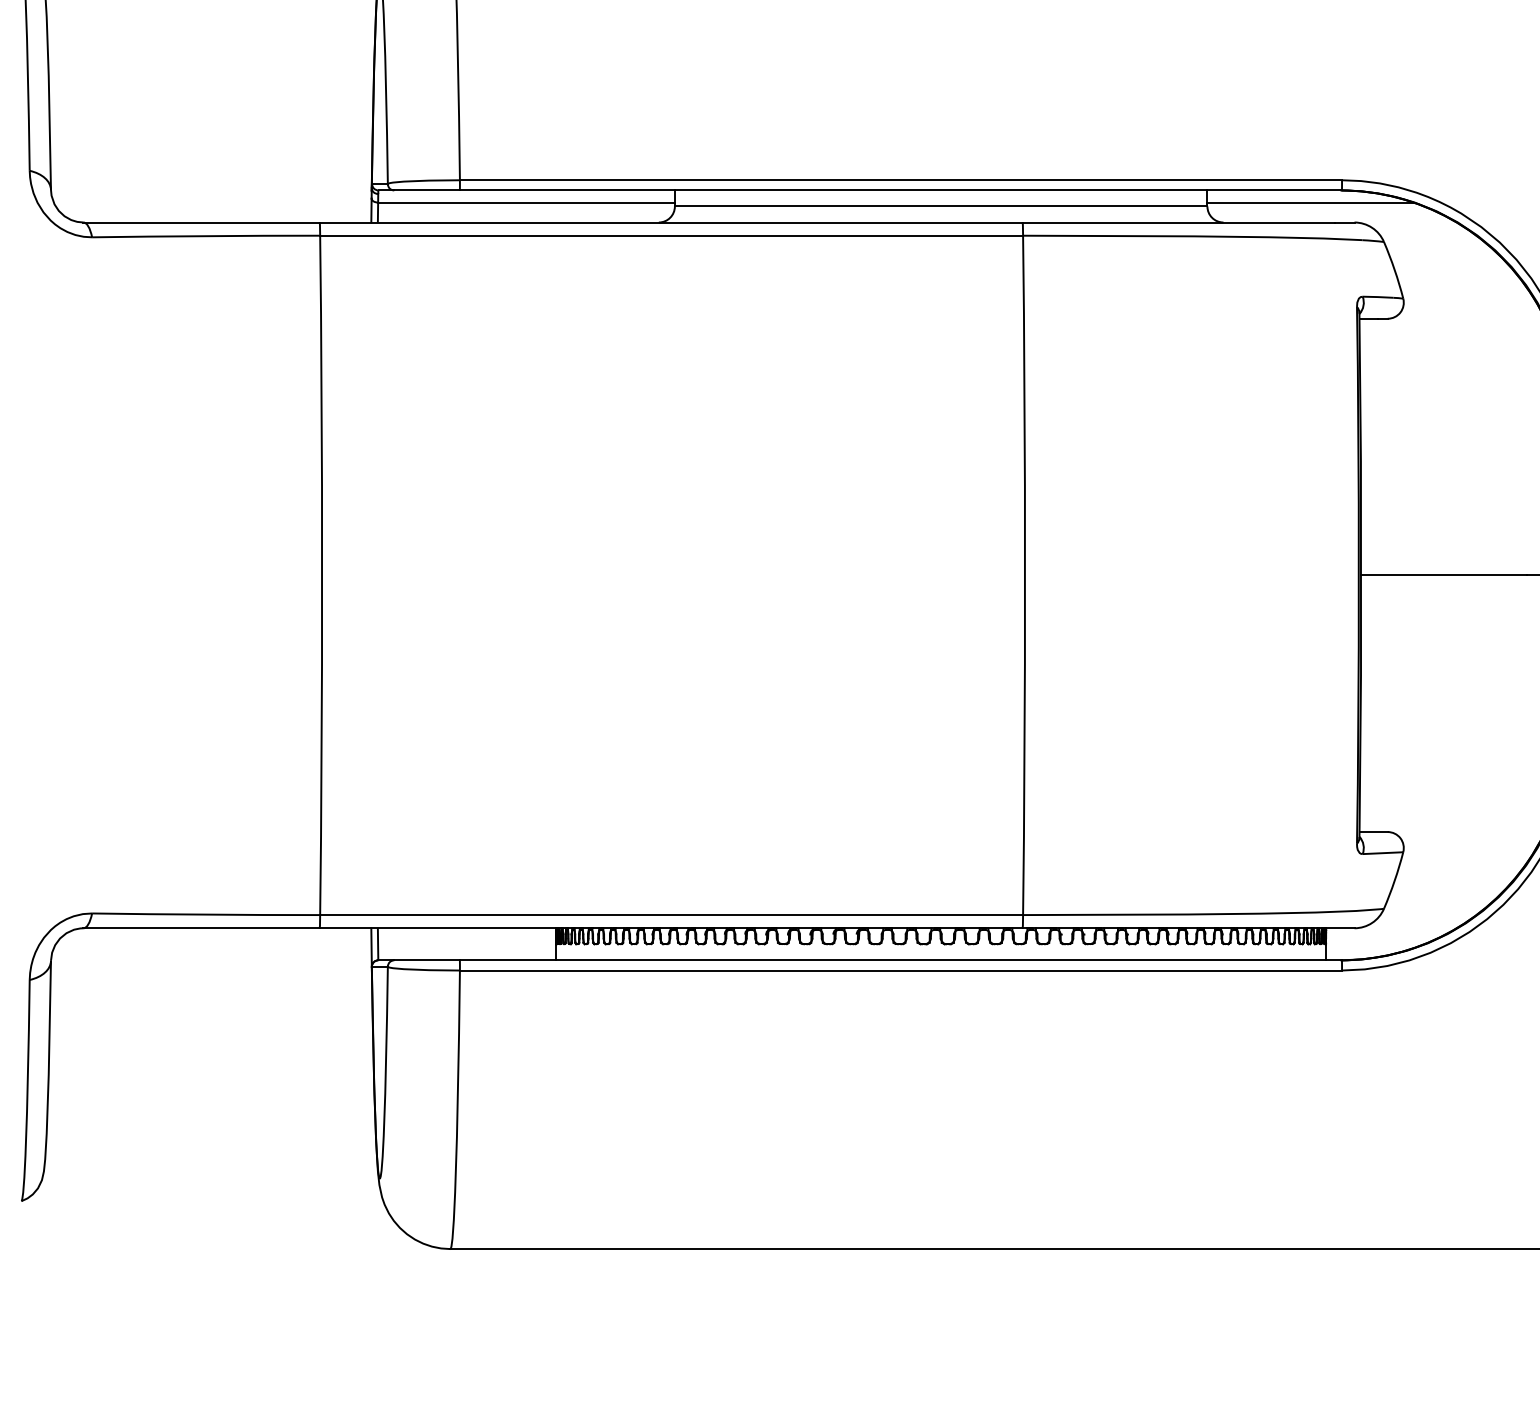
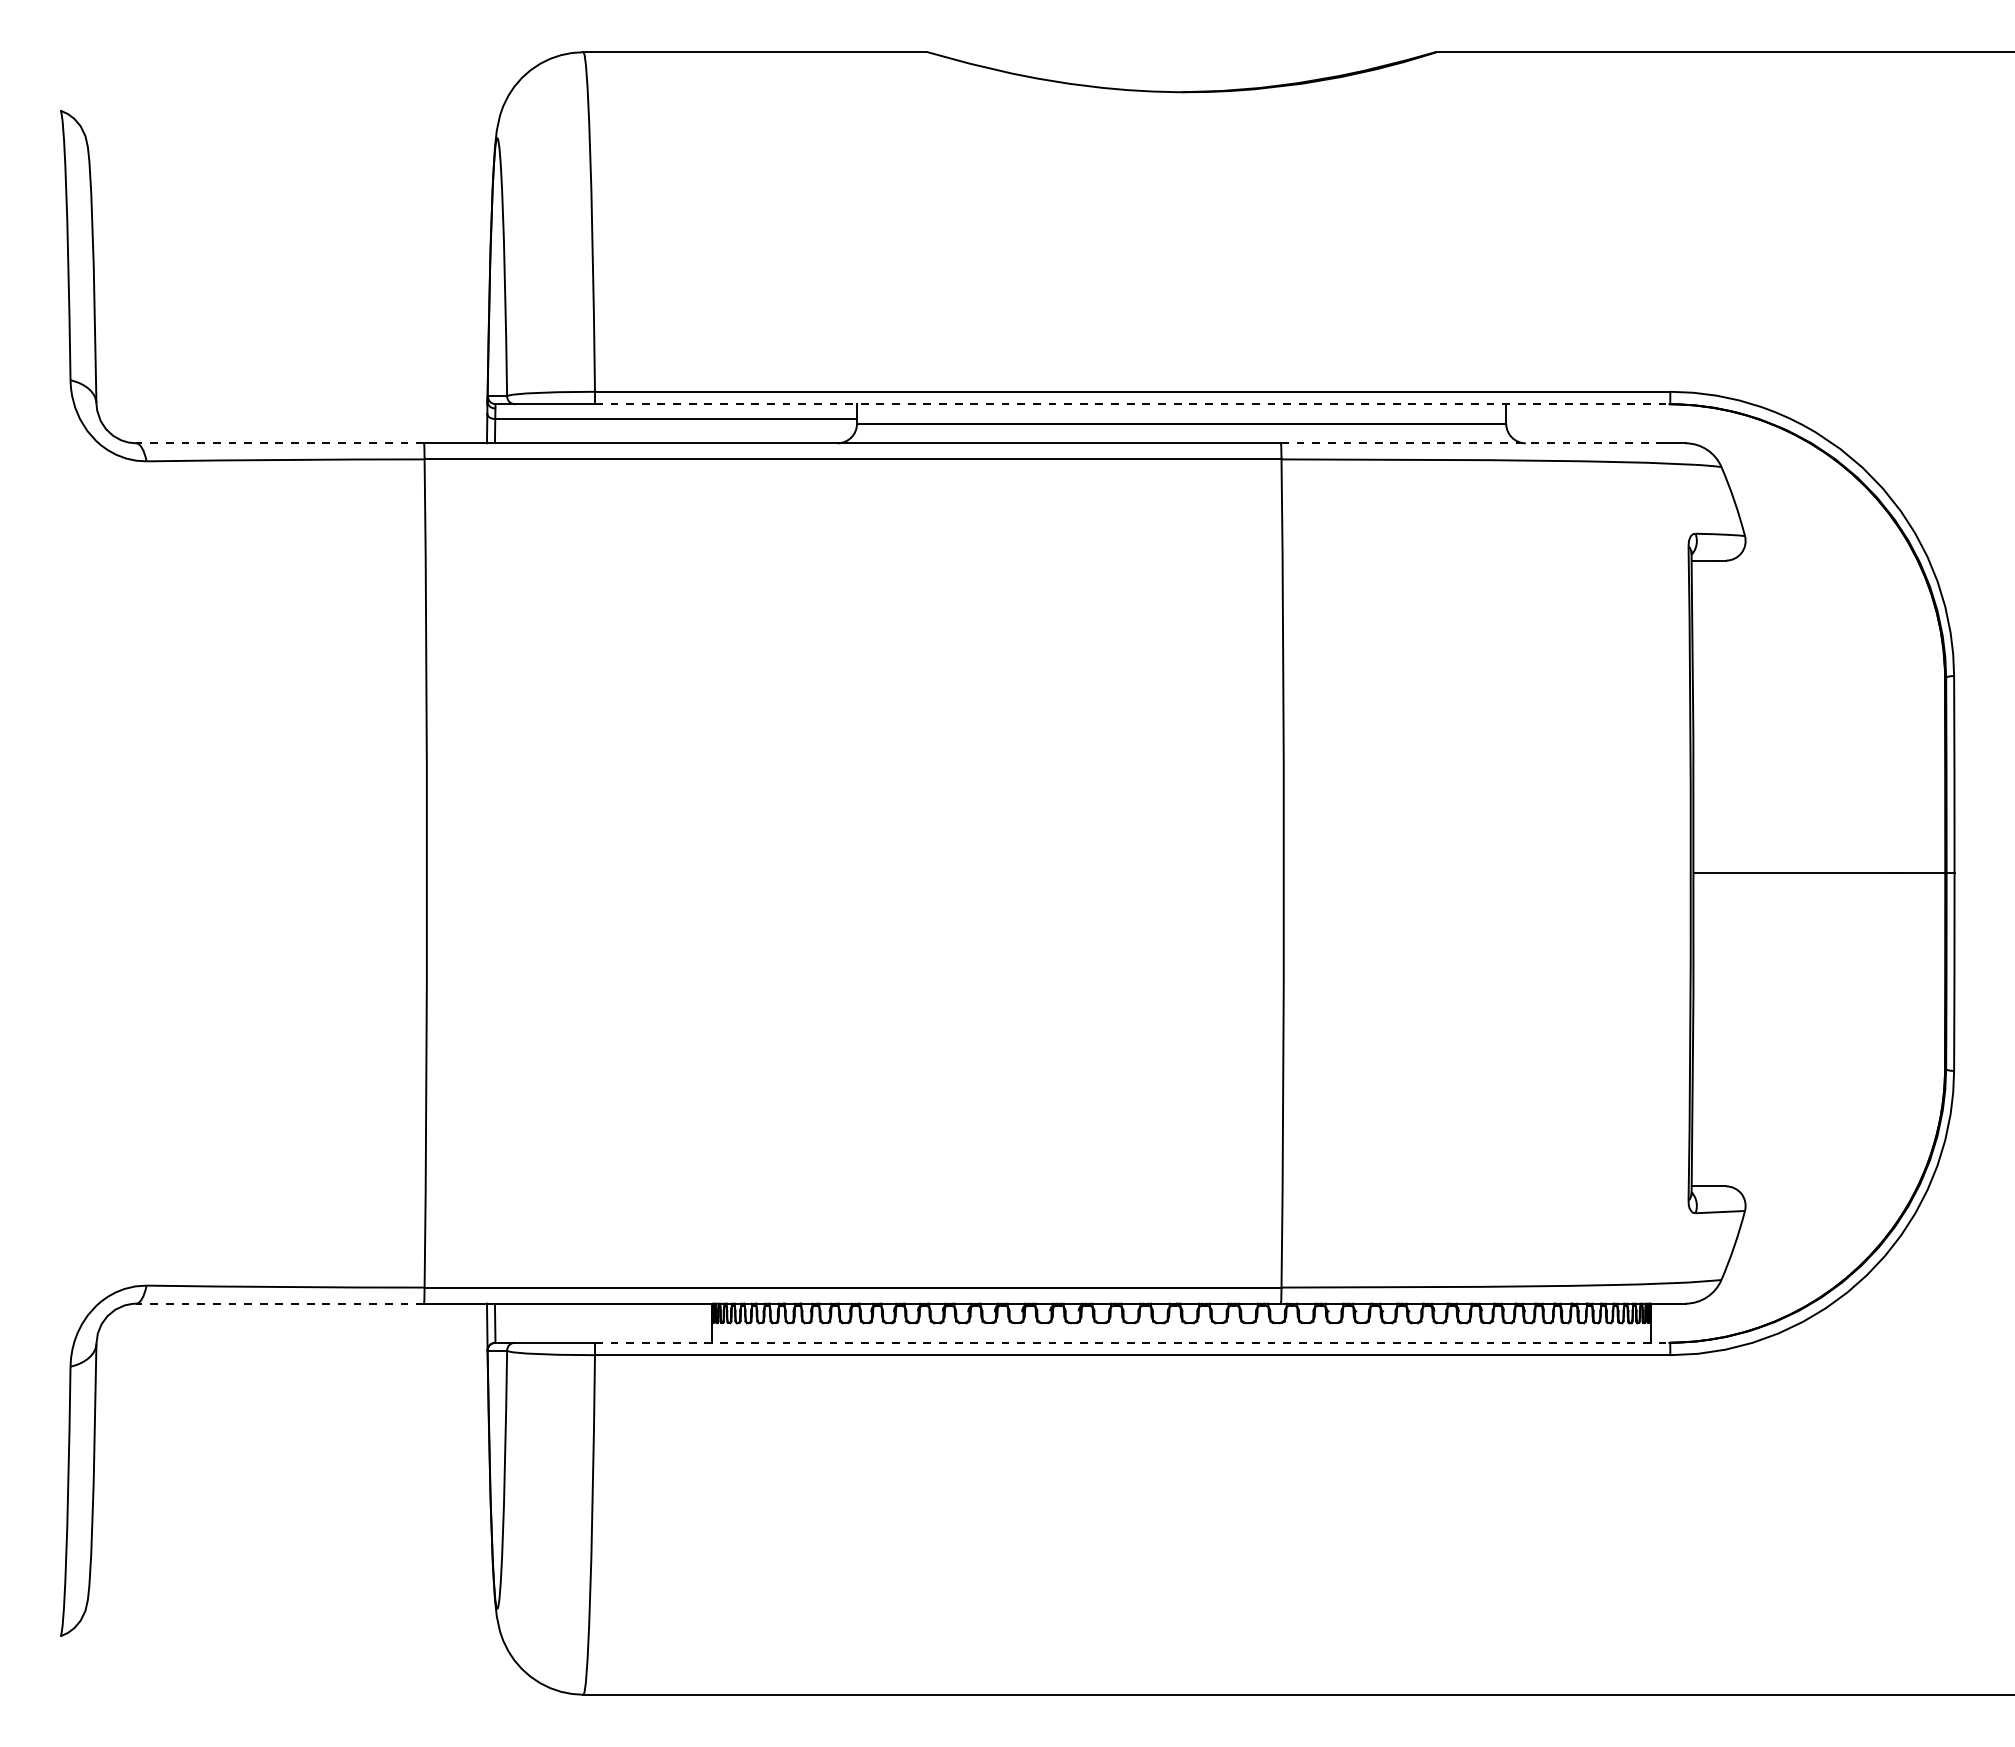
line: (900, 190) -> (1132, 404), solid -> dashed
line: (1310, 202) -> (1631, 419), removed
line: (201, 222) -> (280, 443), solid -> dashed
line: (1178, 222) -> (1471, 443), solid -> dashed
line: (201, 928) -> (280, 1303), solid -> dashed
line: (900, 960) -> (1132, 1342), solid -> dashed

